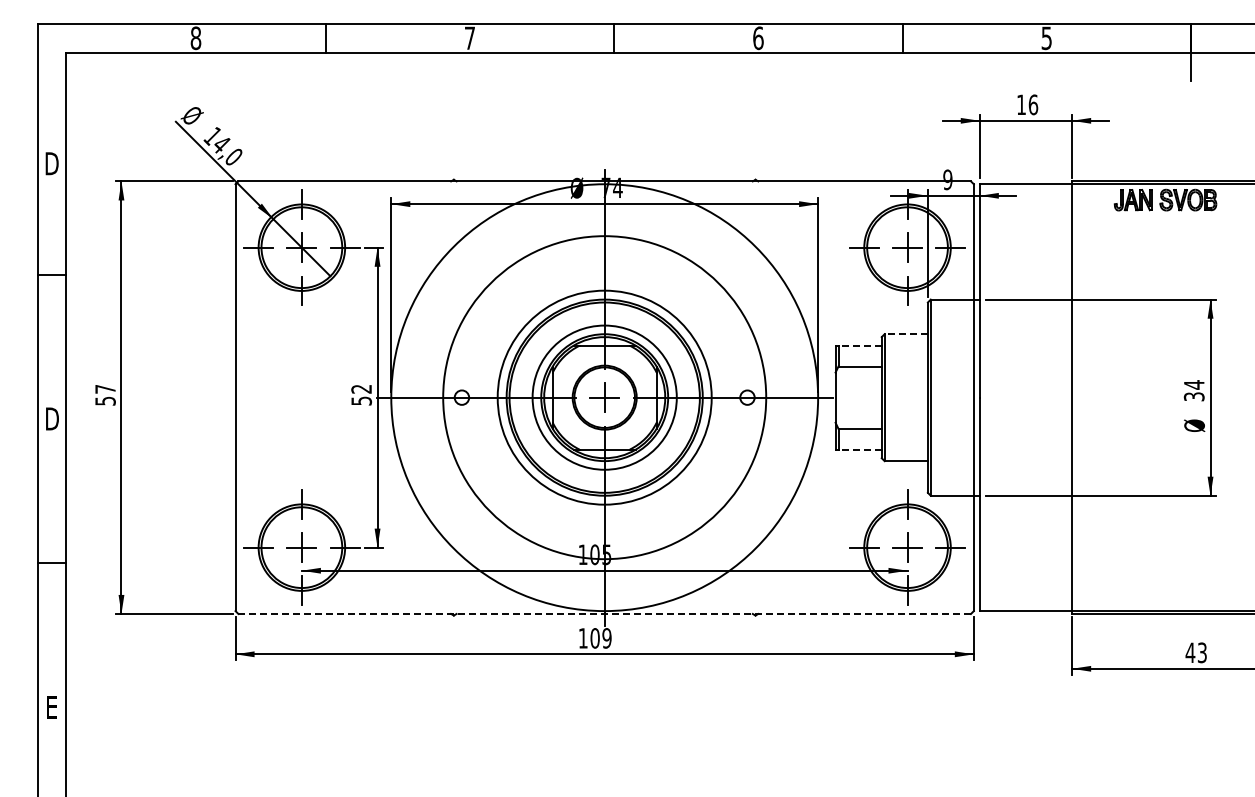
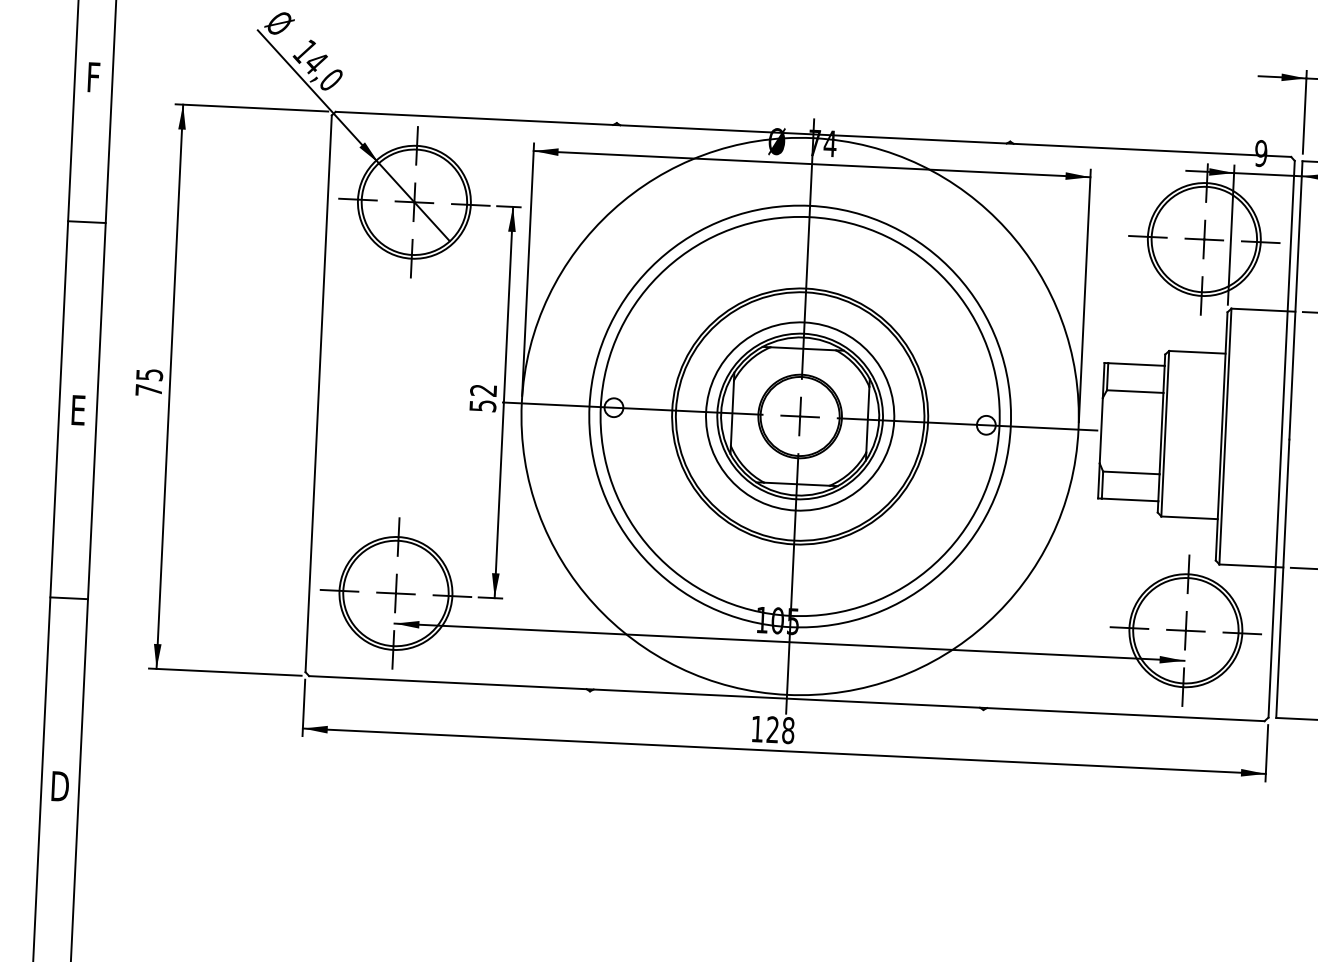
text: (51, 163) -> (93, 77), D -> F
line: (906, 334) -> (1197, 352), dashed -> solid
line: (860, 345) -> (1136, 364), dashed -> solid
text: (105, 395) -> (149, 382), 57 -> 75
circle: (604, 397) -> (799, 416), size x1.43
text: (52, 418) -> (78, 409), D -> E
line: (860, 449) -> (1130, 499), dashed -> solid
line: (605, 613) -> (787, 698), dashed -> solid
text: (600, 638) -> (779, 730), 109 -> 128
text: (51, 707) -> (59, 786), E -> D

